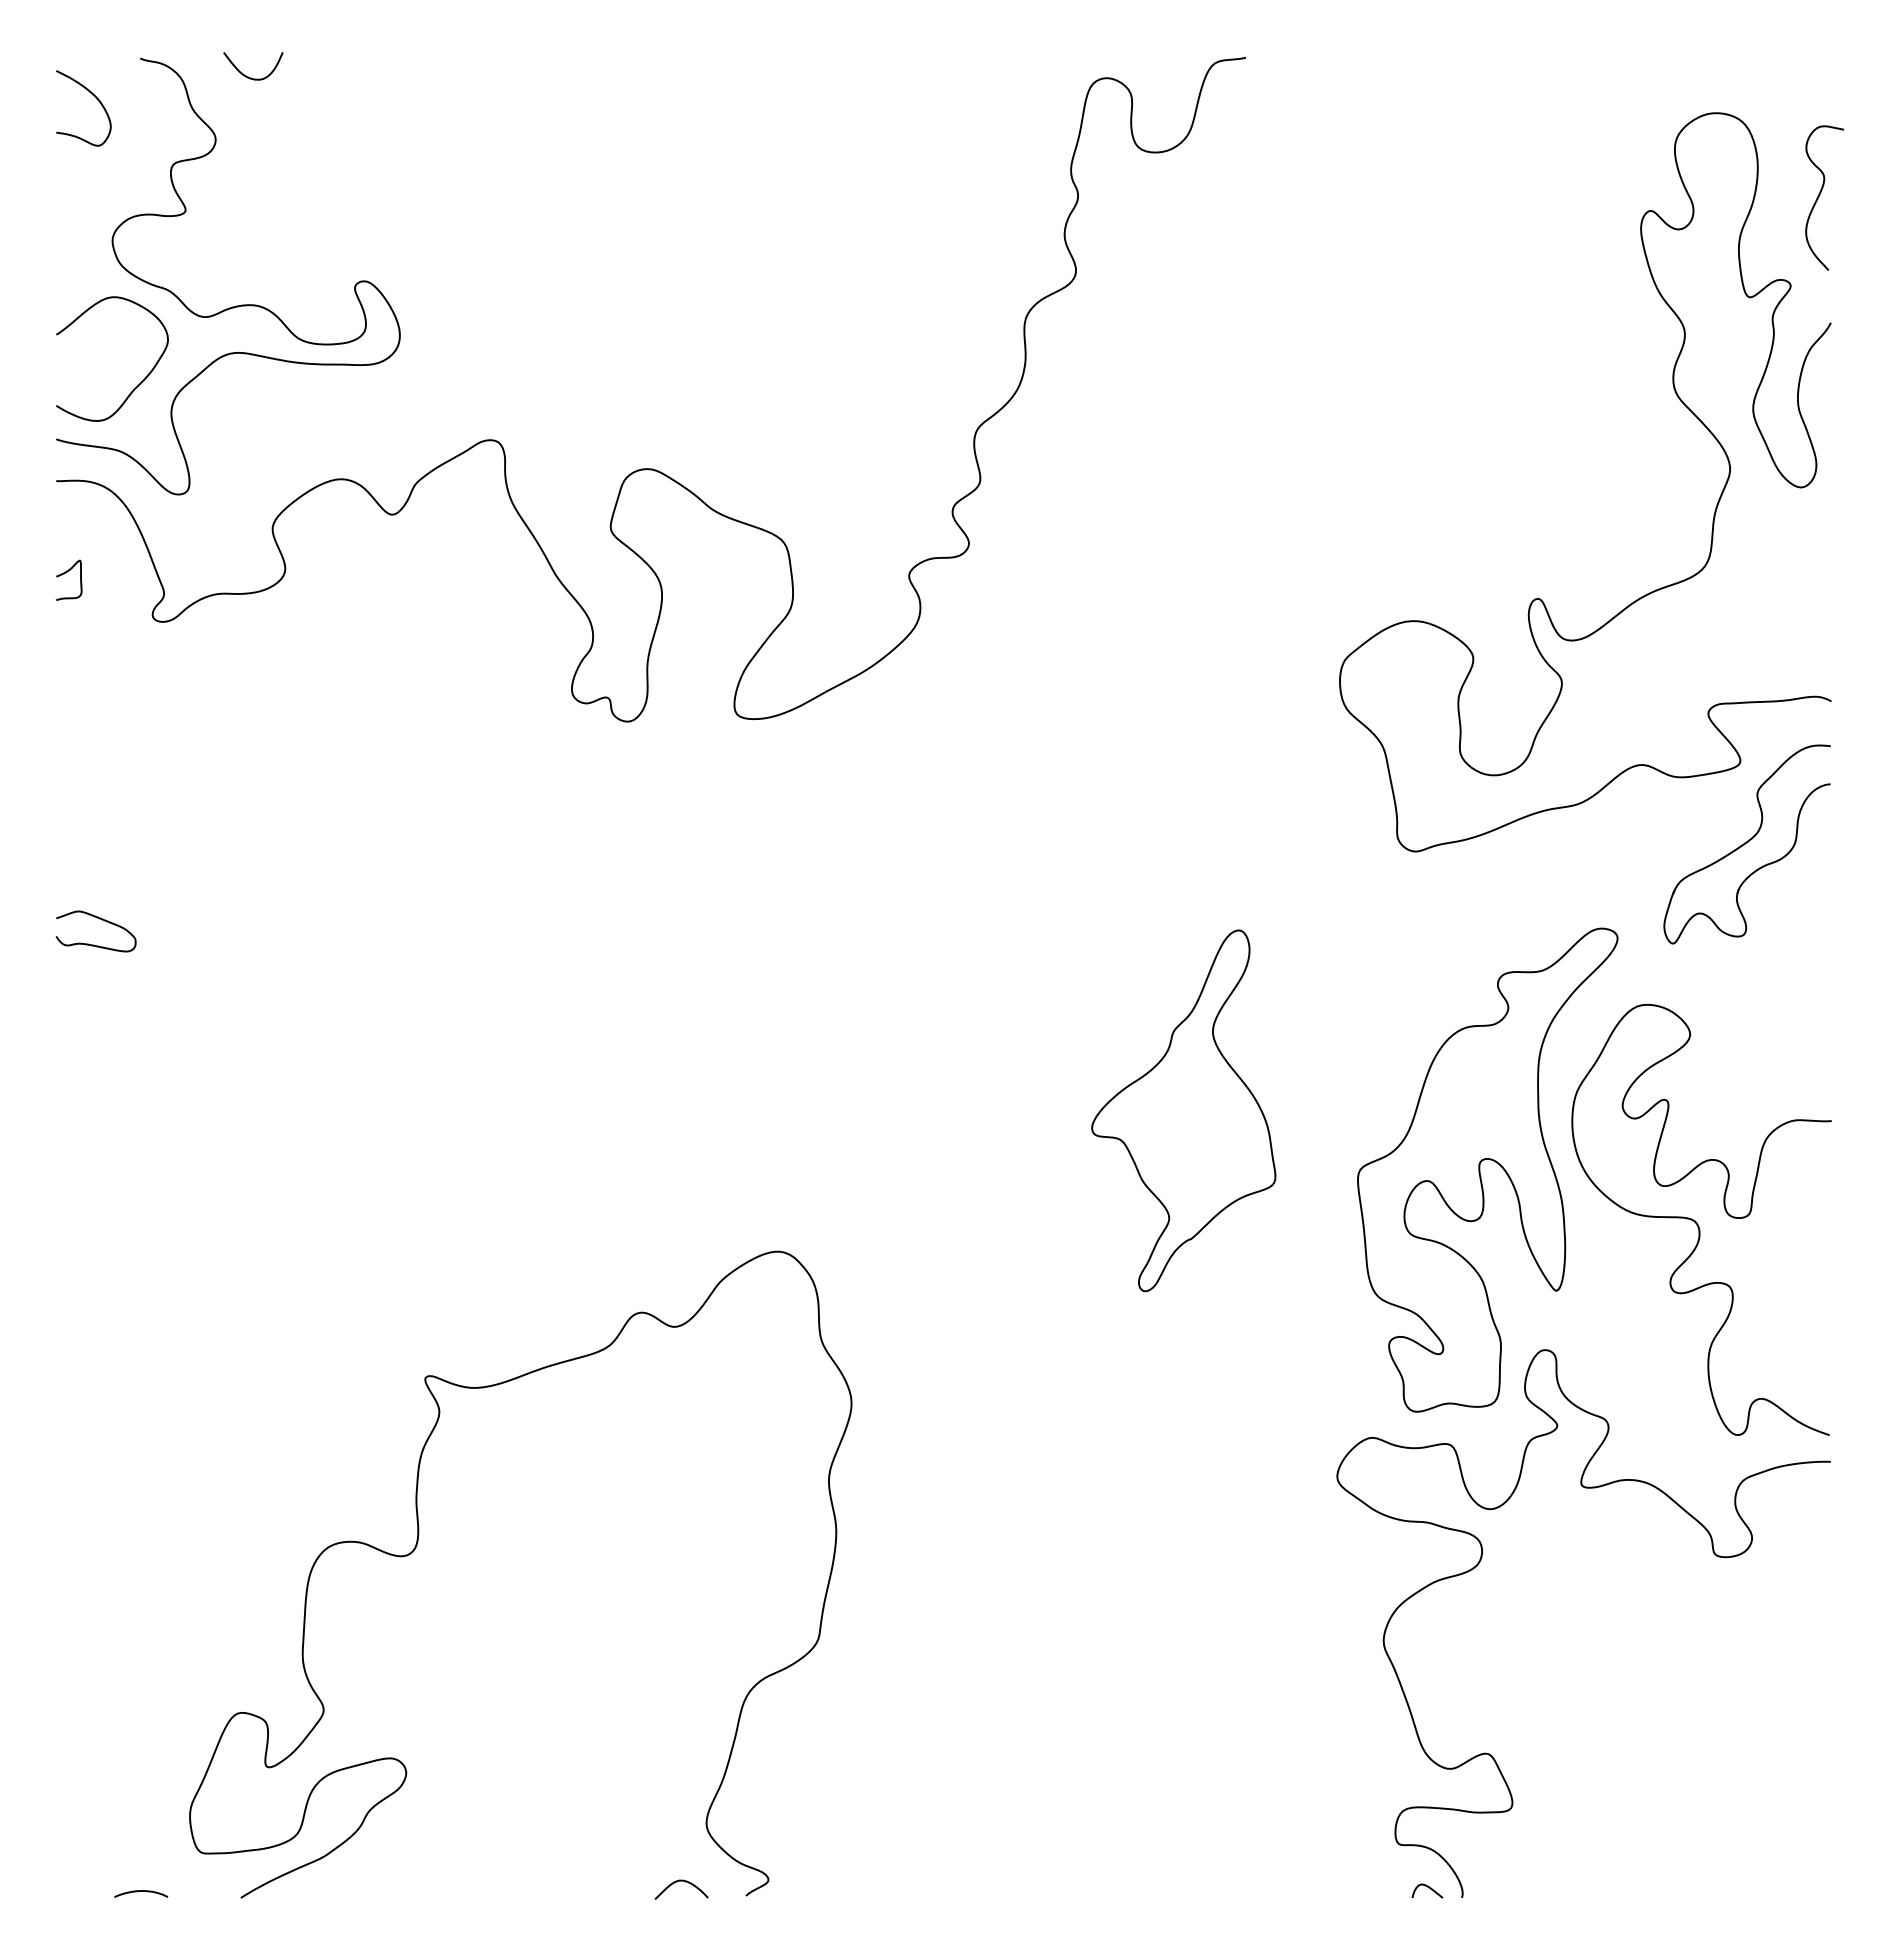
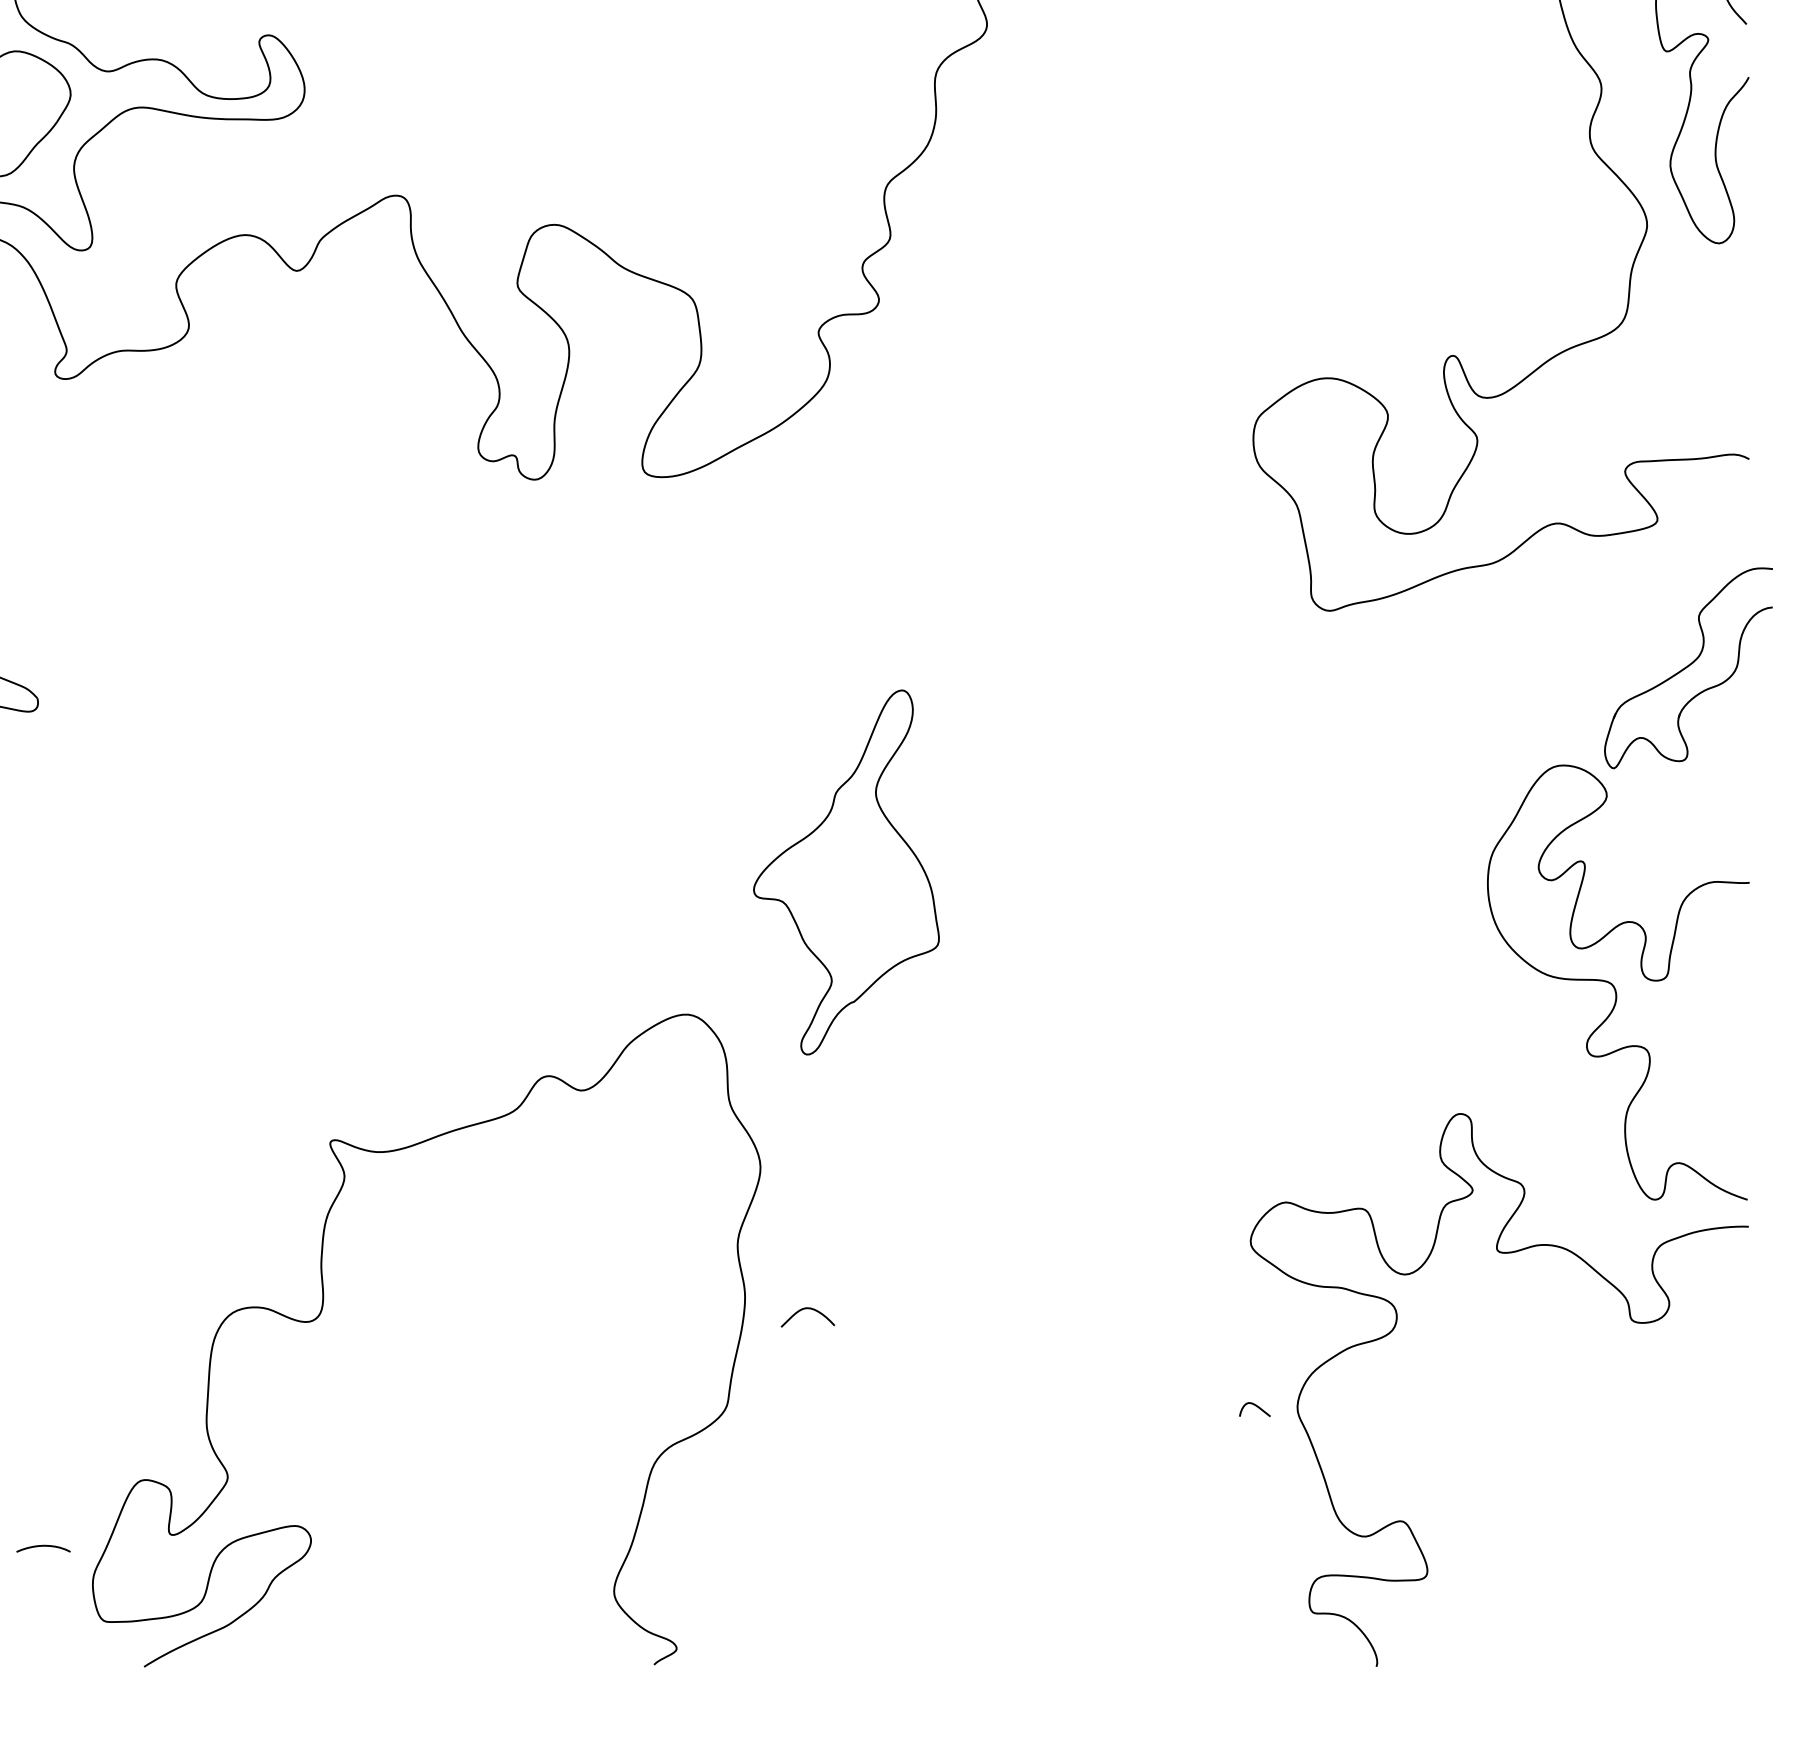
part: (1746, 844) -> (1687, 668), moved
part: (1183, 1110) -> (846, 872), moved
part: (1480, 1169) -> (1395, 931), removed
curve: (681, 1881) -> (807, 1309), moved
curve: (1428, 1888) -> (1255, 1407), moved
curve: (141, 1891) -> (43, 1546), moved

